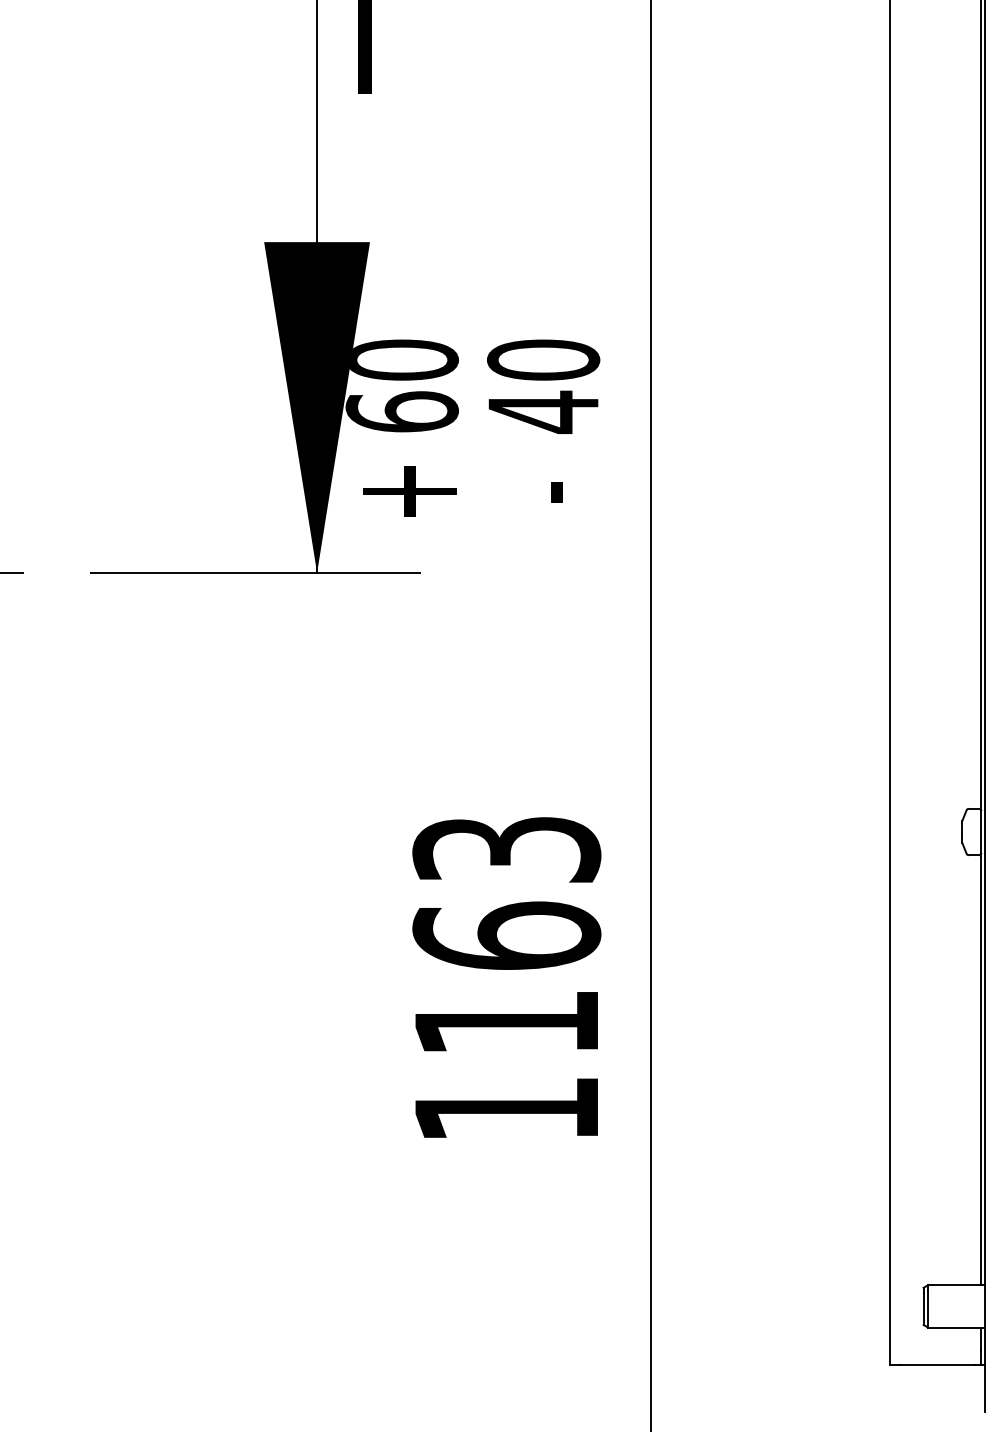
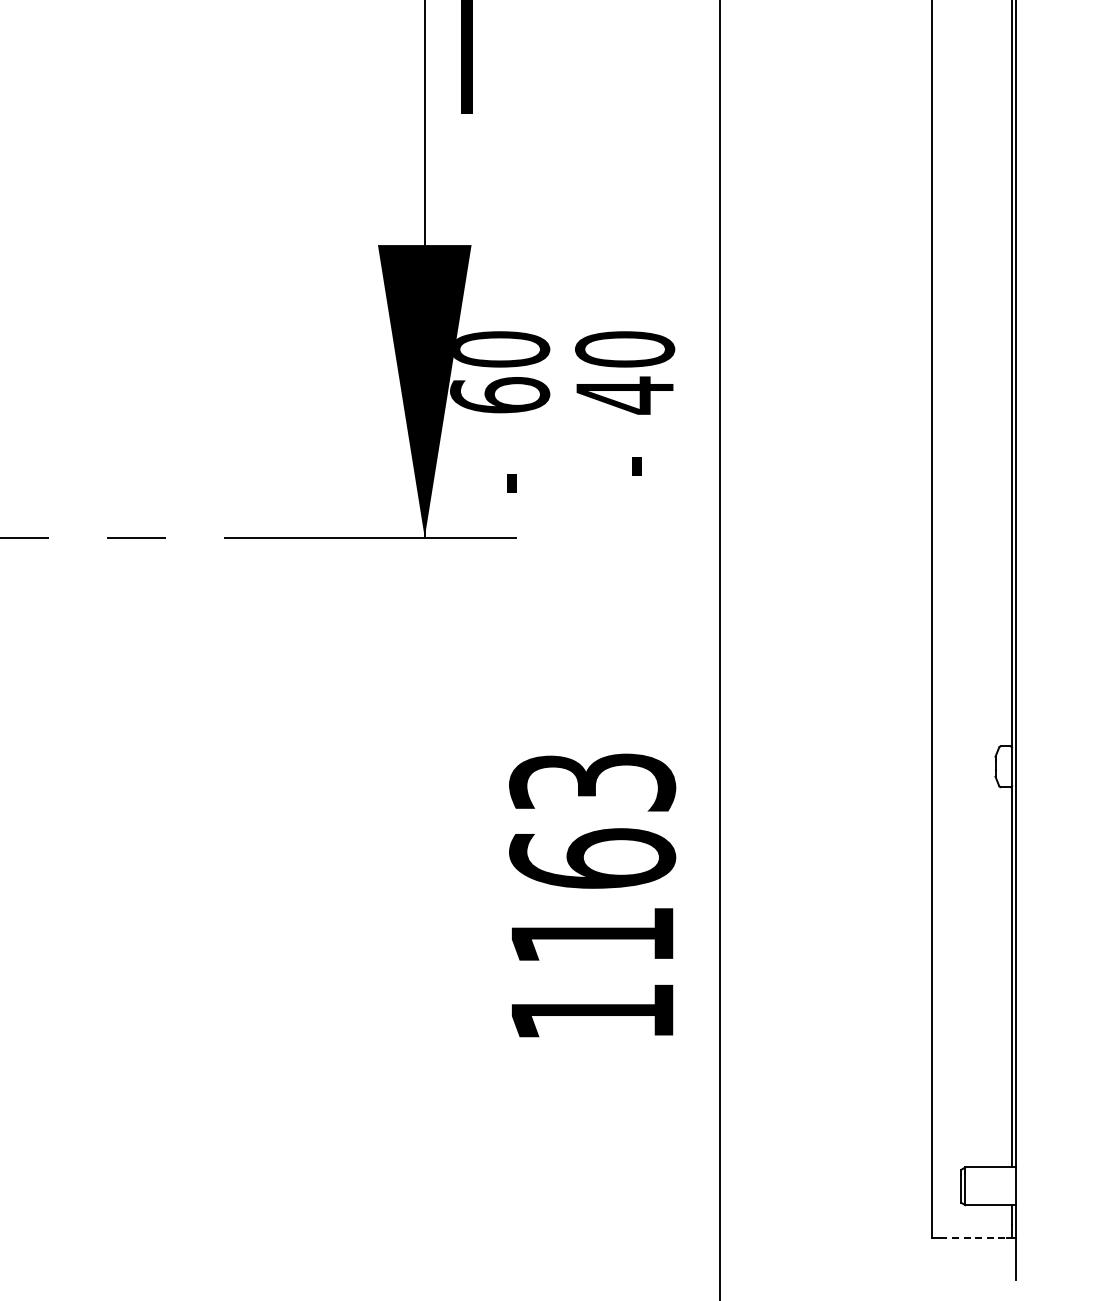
text: (409, 493) -> (506, 467), + -> -
line: (938, 1365) -> (974, 1238), solid -> dashed

